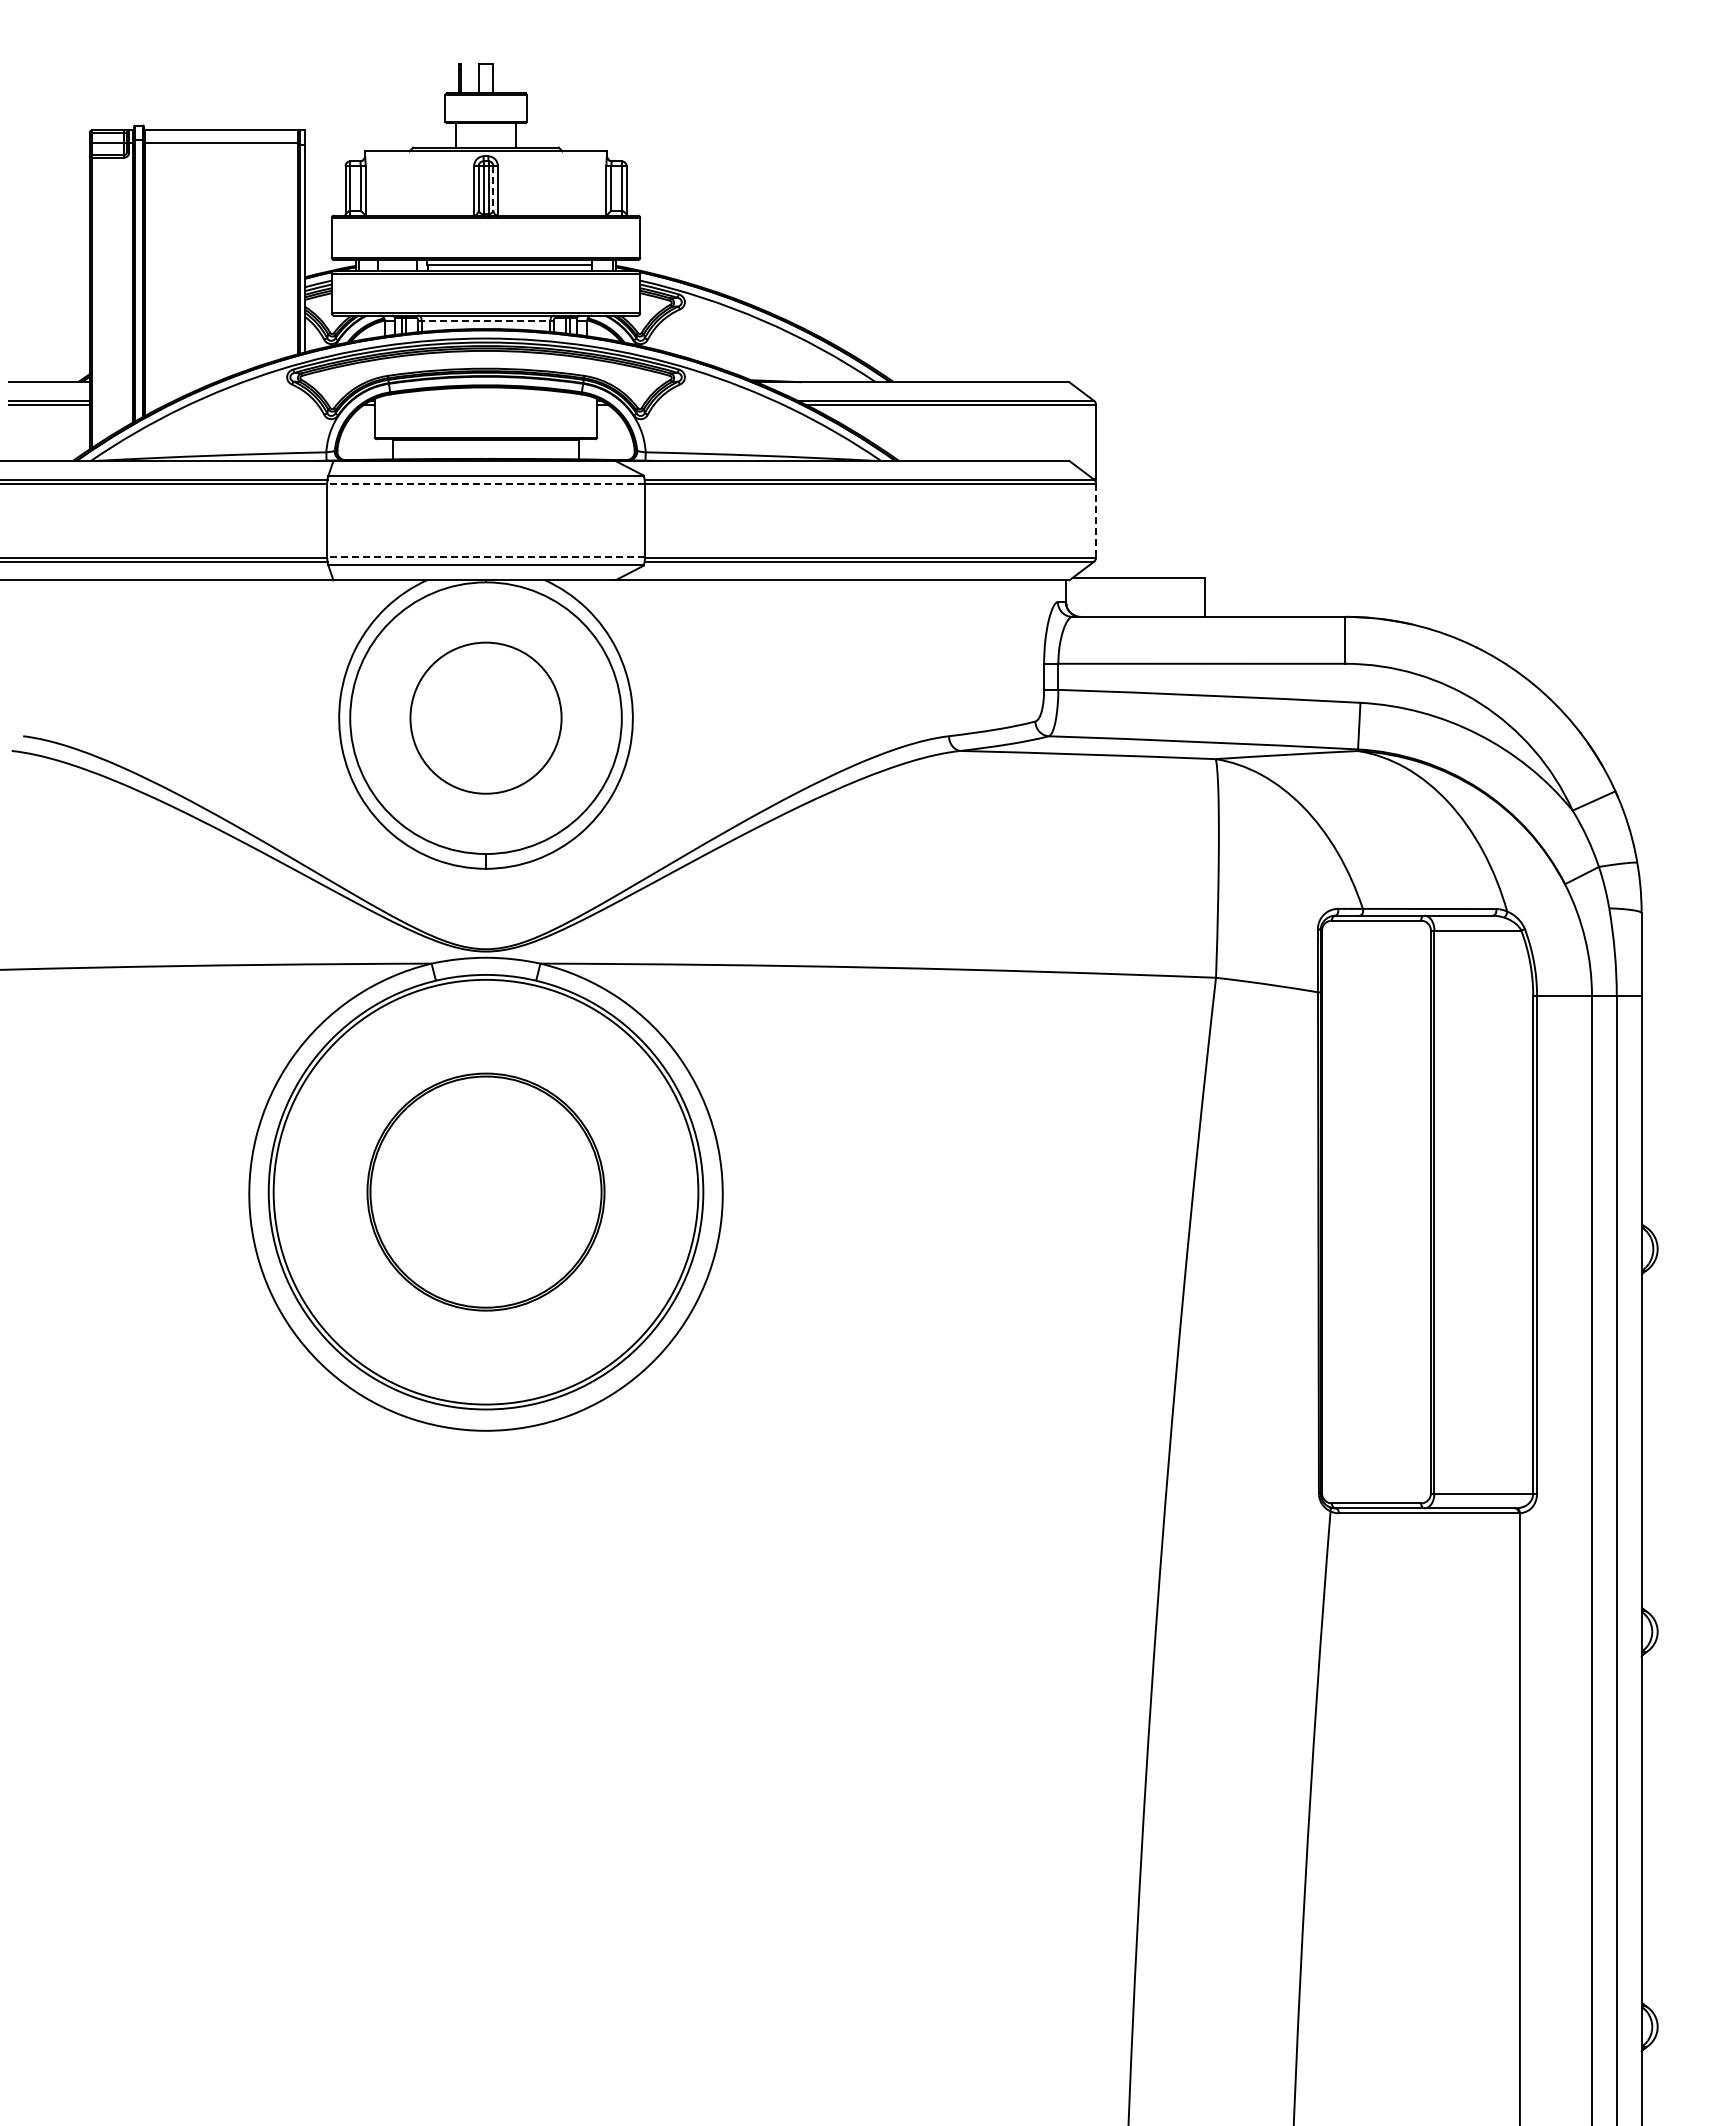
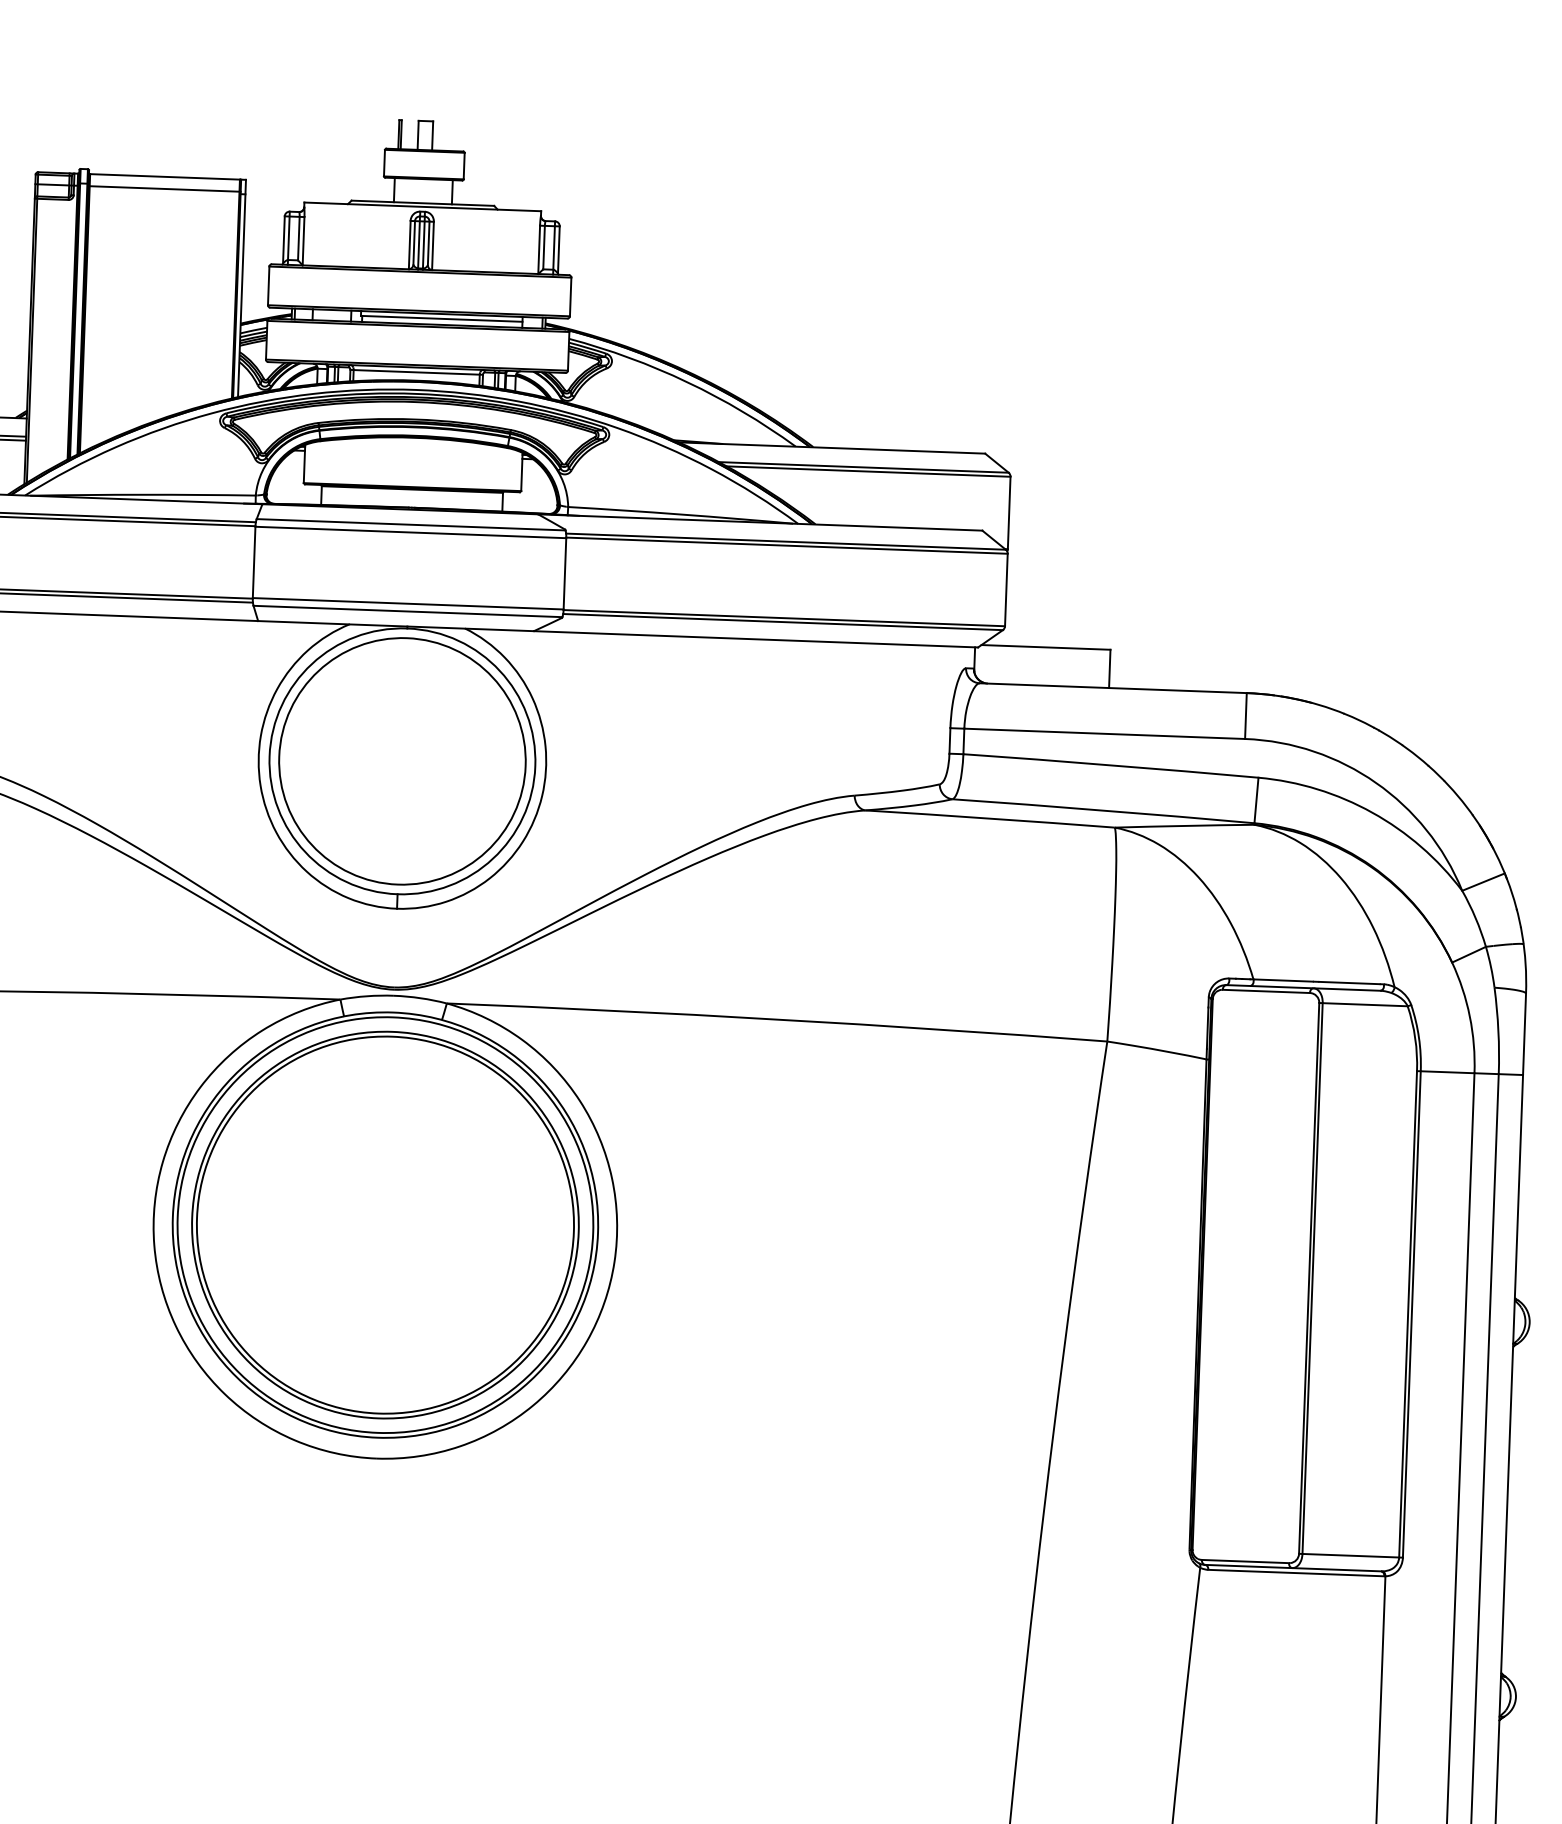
line: (493, 188) -> (428, 243), dashed -> solid
line: (486, 320) -> (417, 372), dashed -> solid
line: (486, 484) -> (411, 532), dashed -> solid
line: (1096, 521) -> (1006, 590), dashed -> solid
line: (486, 557) -> (408, 604), dashed -> solid
circle: (485, 718) -> (401, 761), size x1.67
part: (485, 1191) -> (384, 1224), size x1.67

